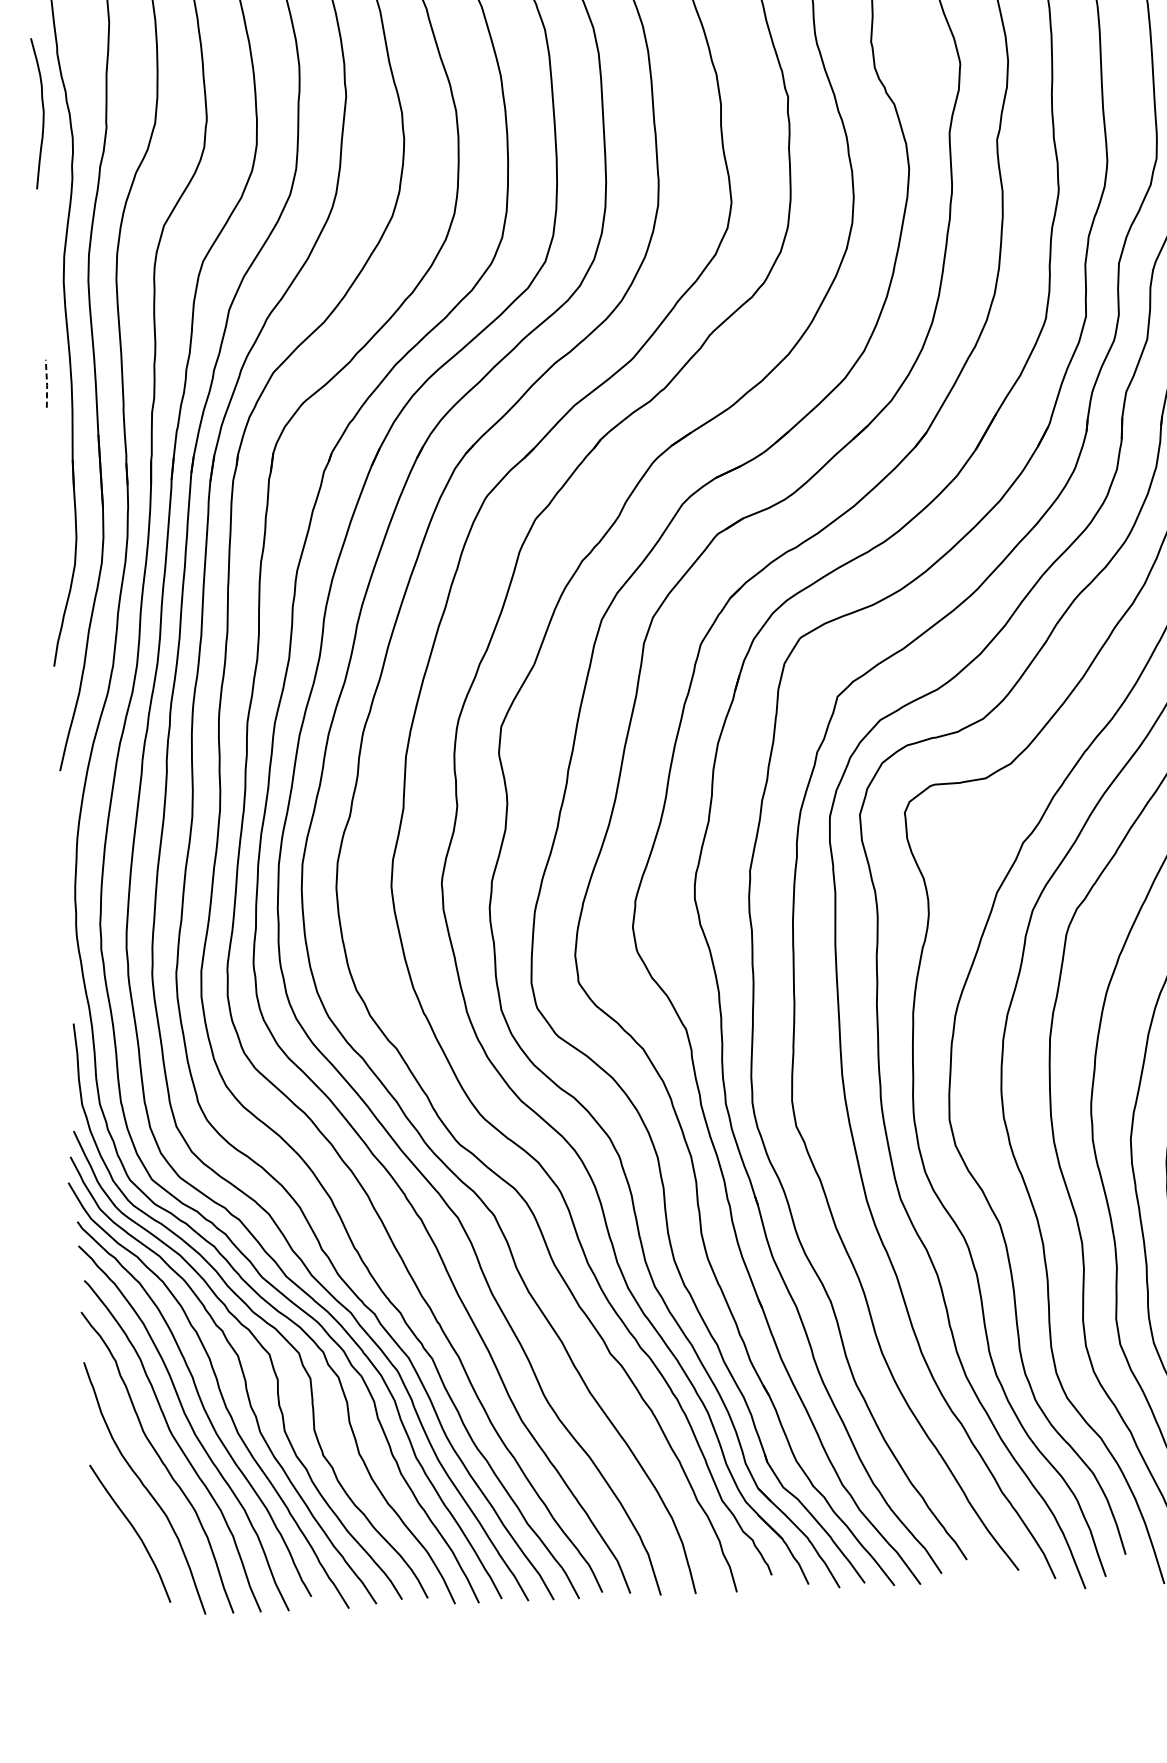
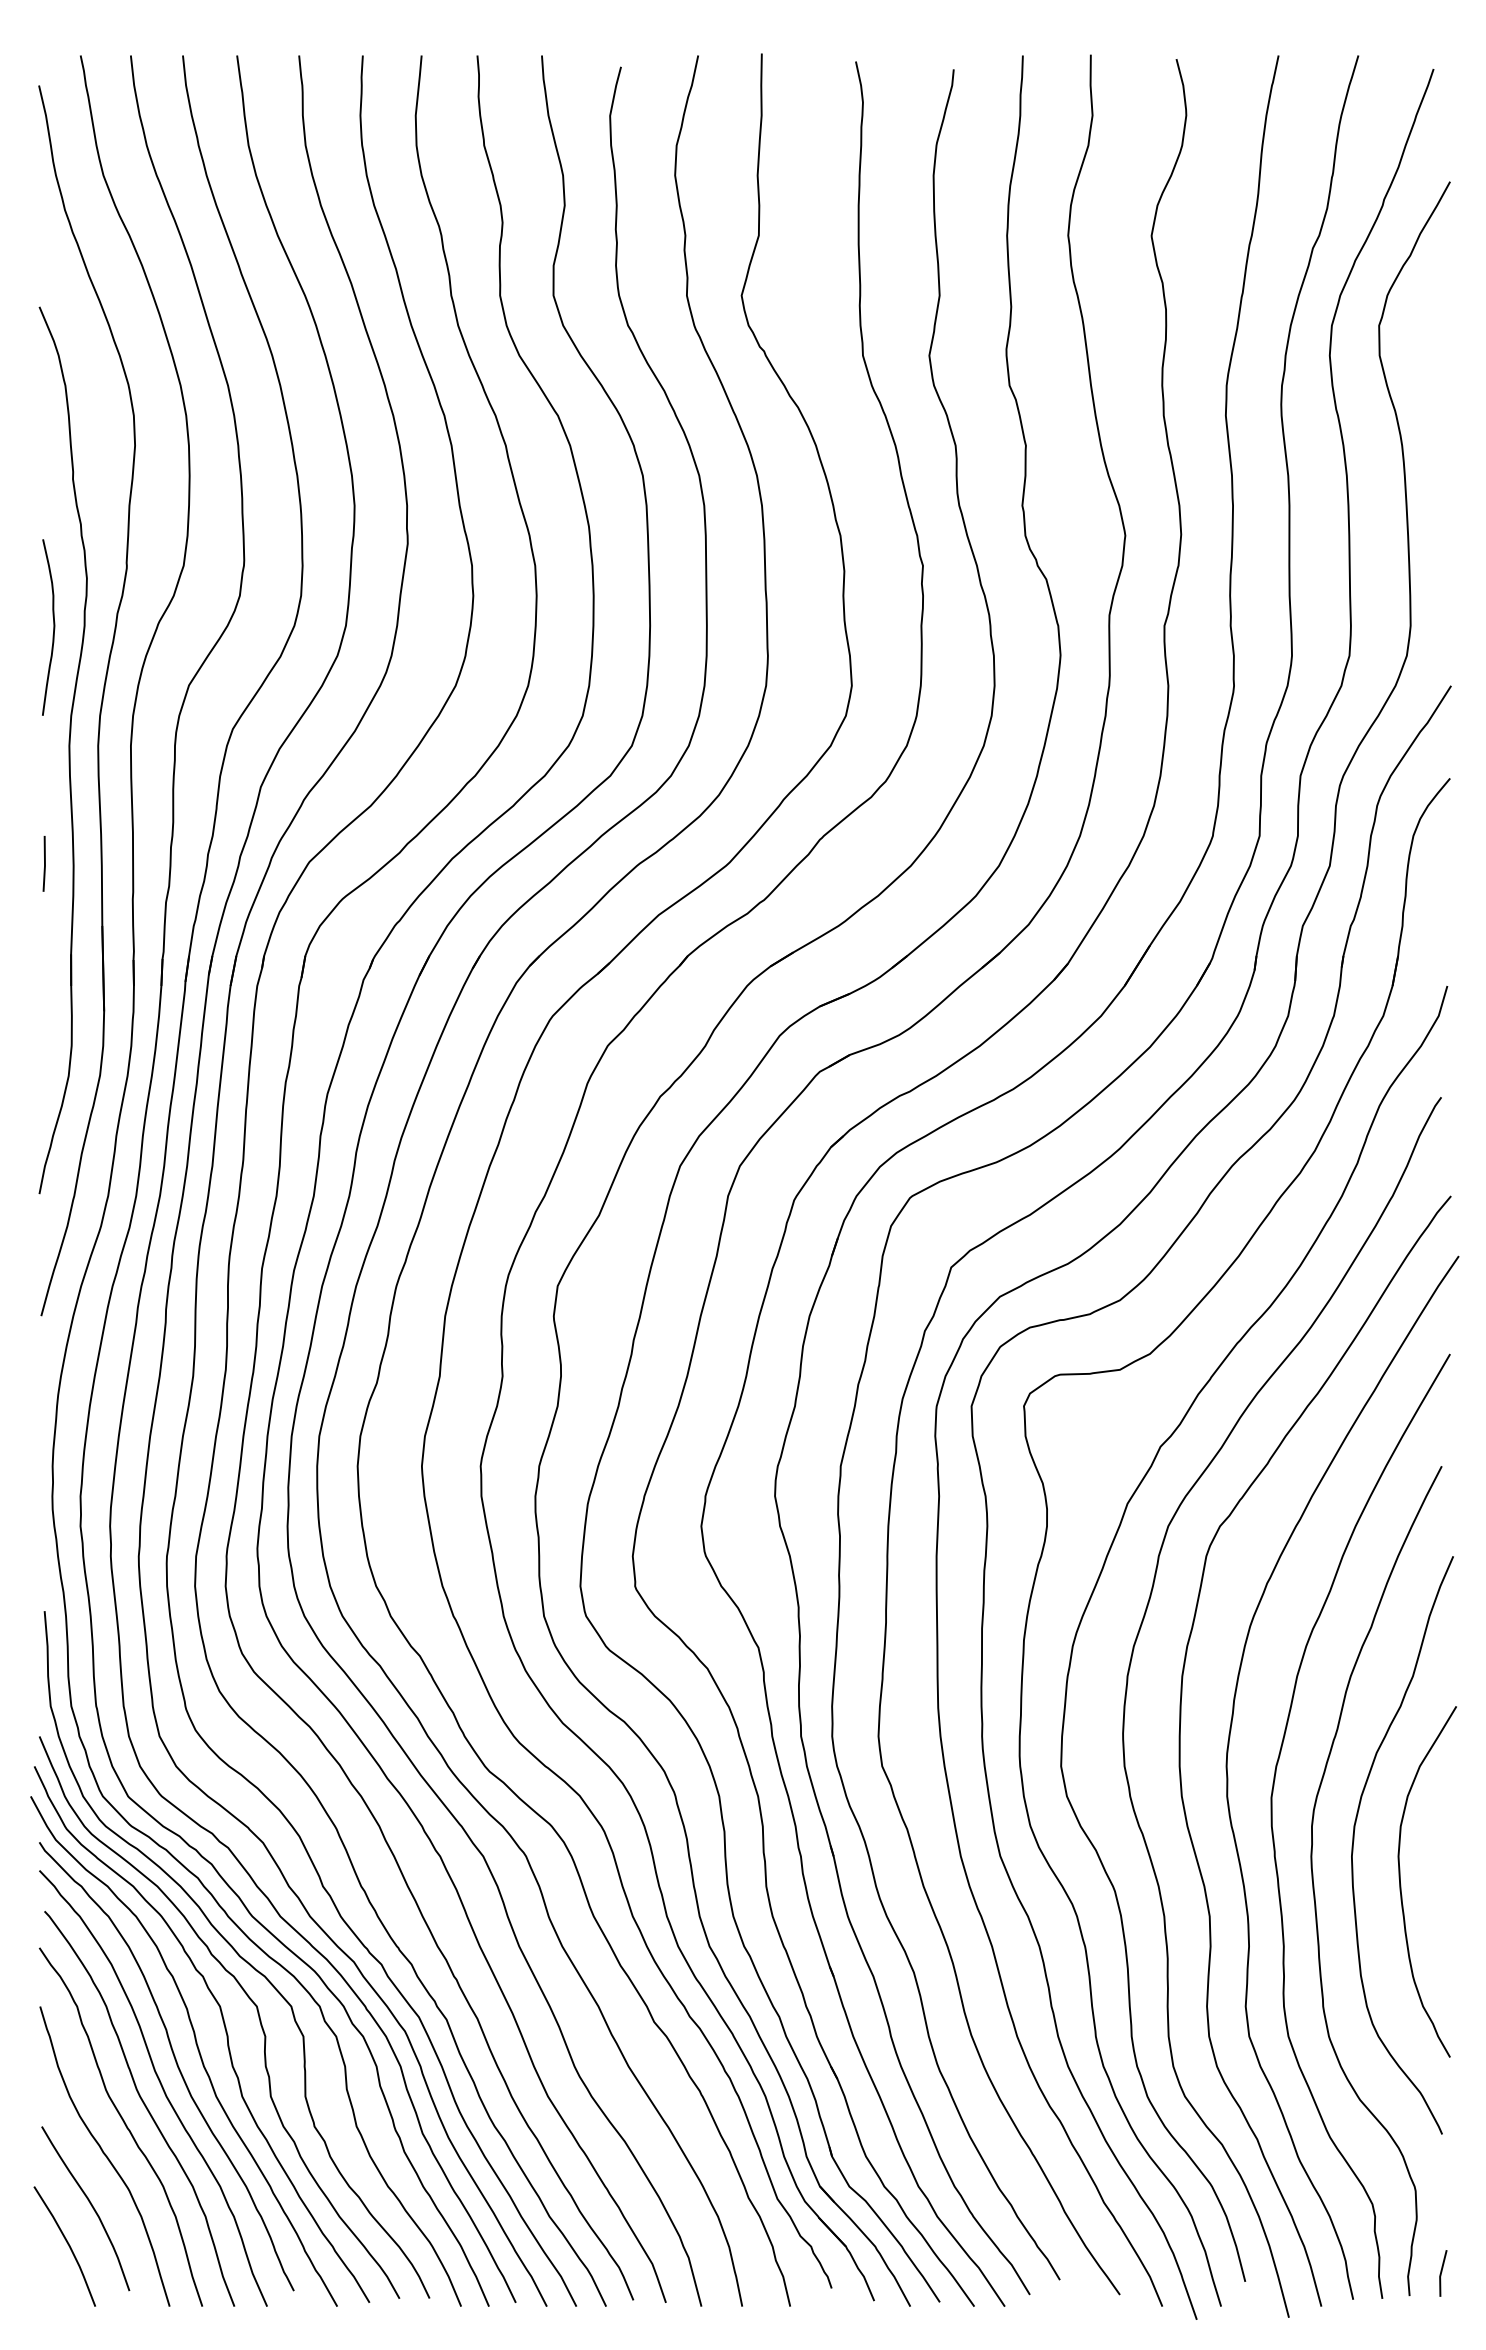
curve: (43, 113) -> (53, 627), moved
line: (46, 383) -> (44, 863), dashed -> solid
curve: (115, 1565) -> (67, 2244), added

